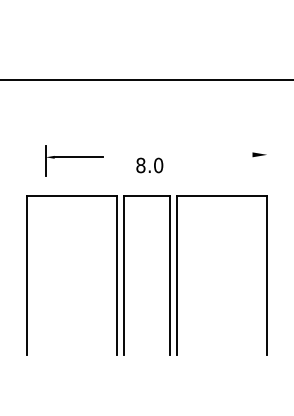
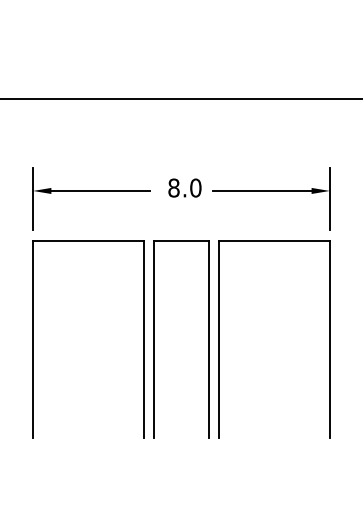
line: (212, 154) -> (262, 190), added
part: (74, 160) -> (92, 197), size x1.67
line: (267, 161) -> (330, 199), added
text: (149, 165) -> (184, 188), moved

